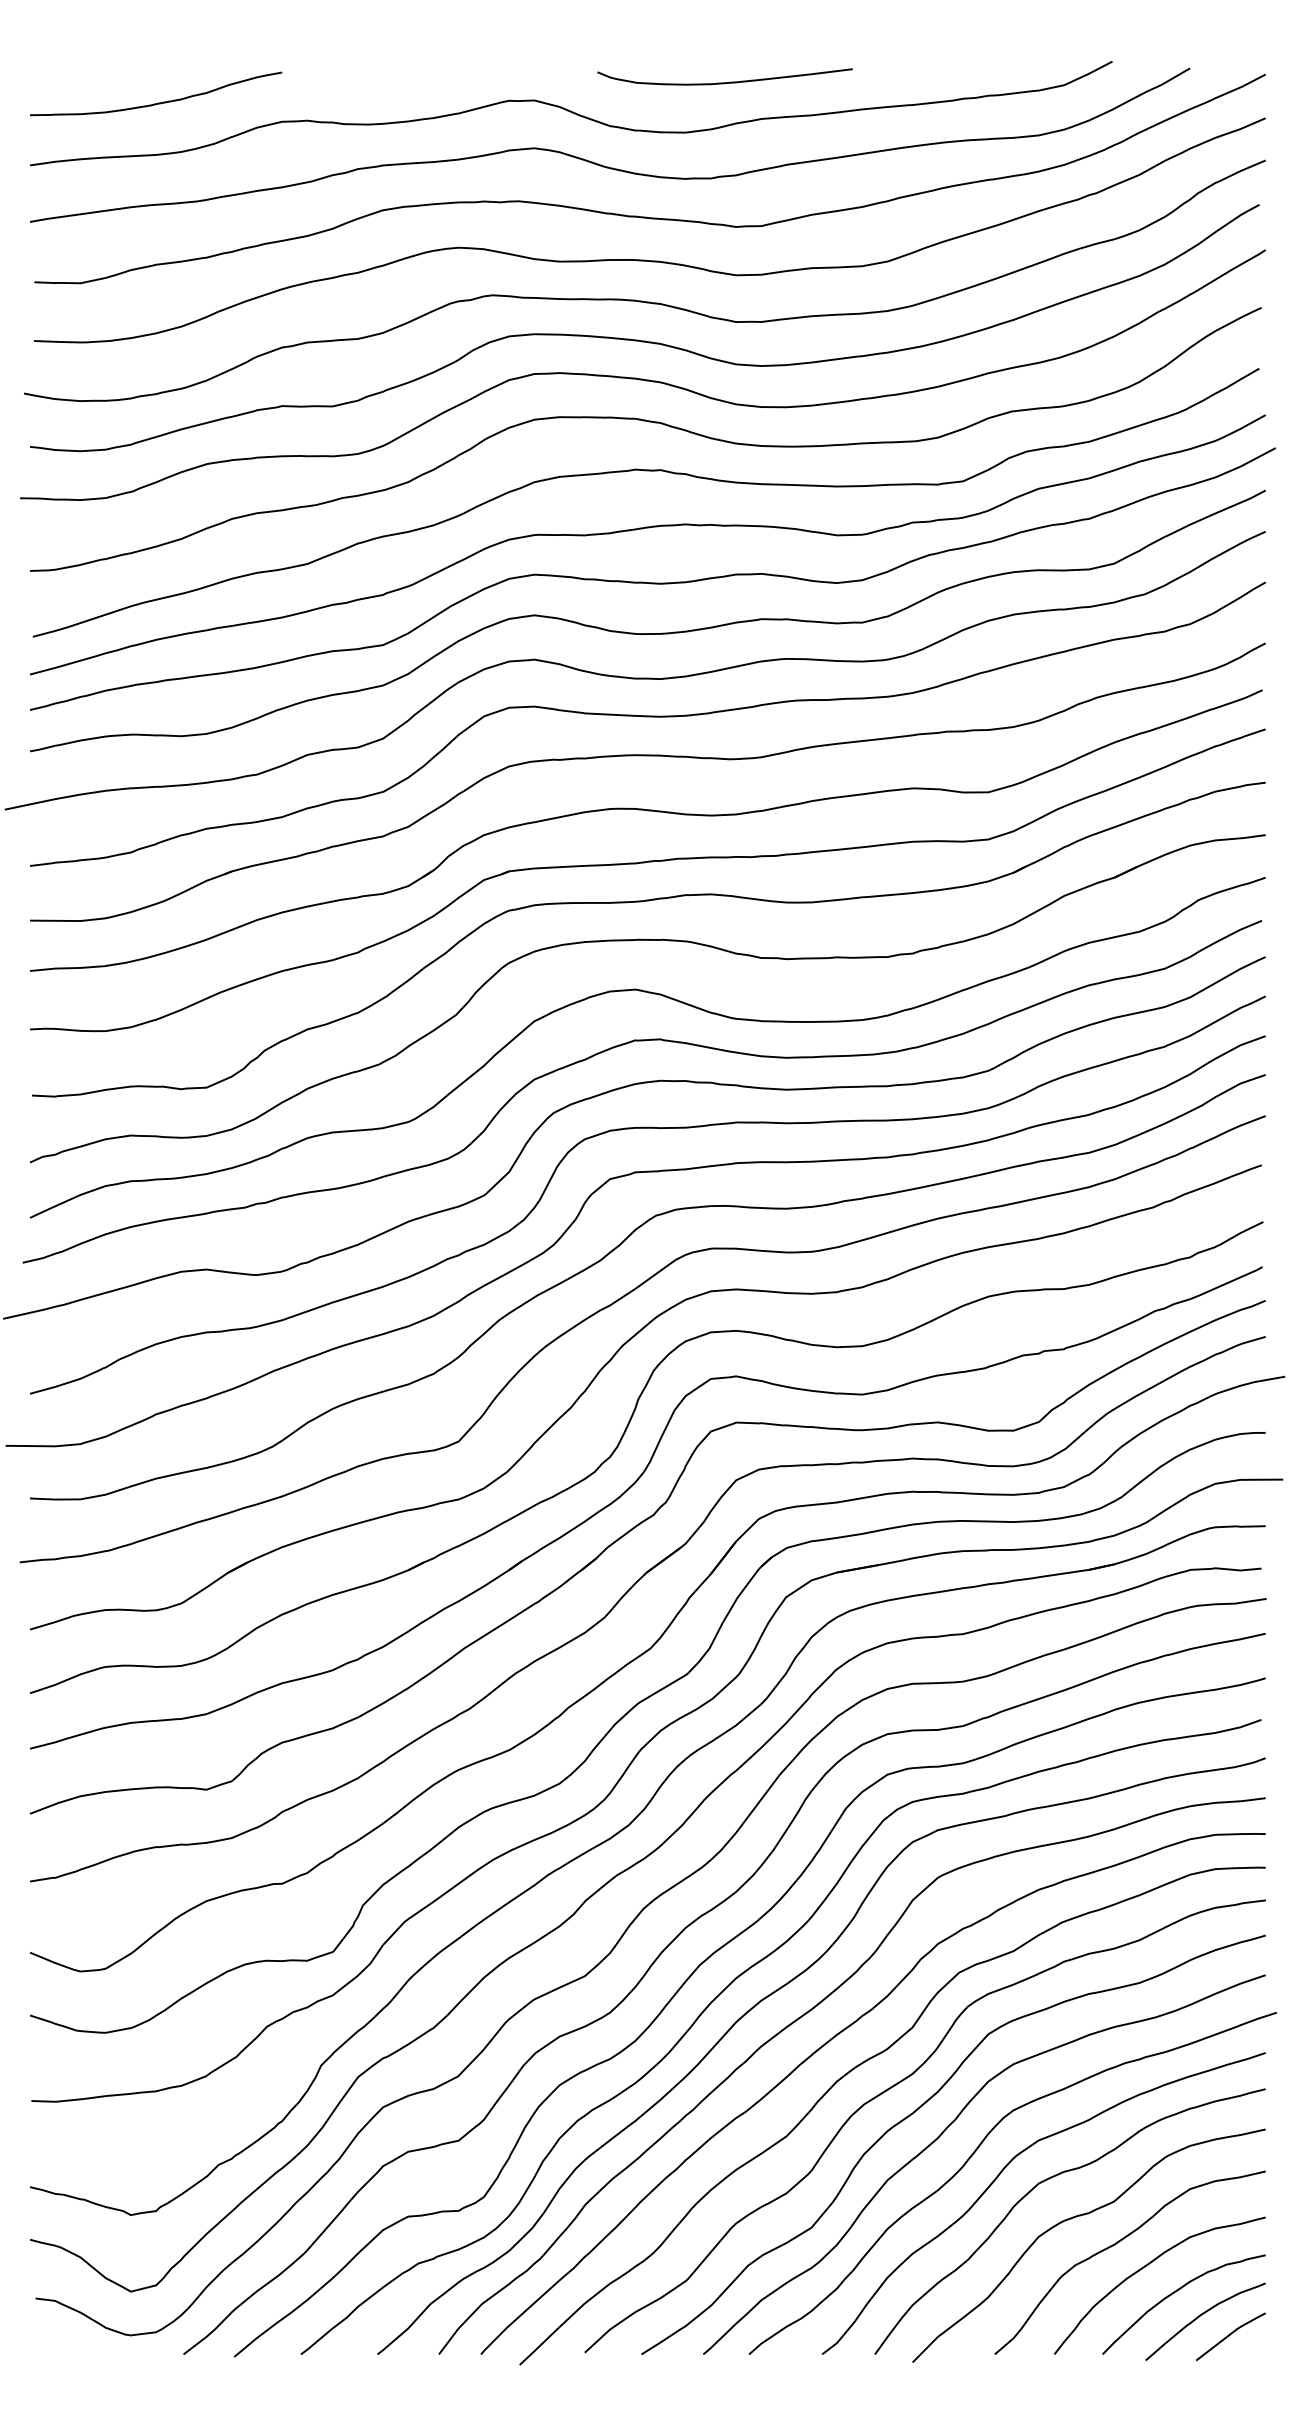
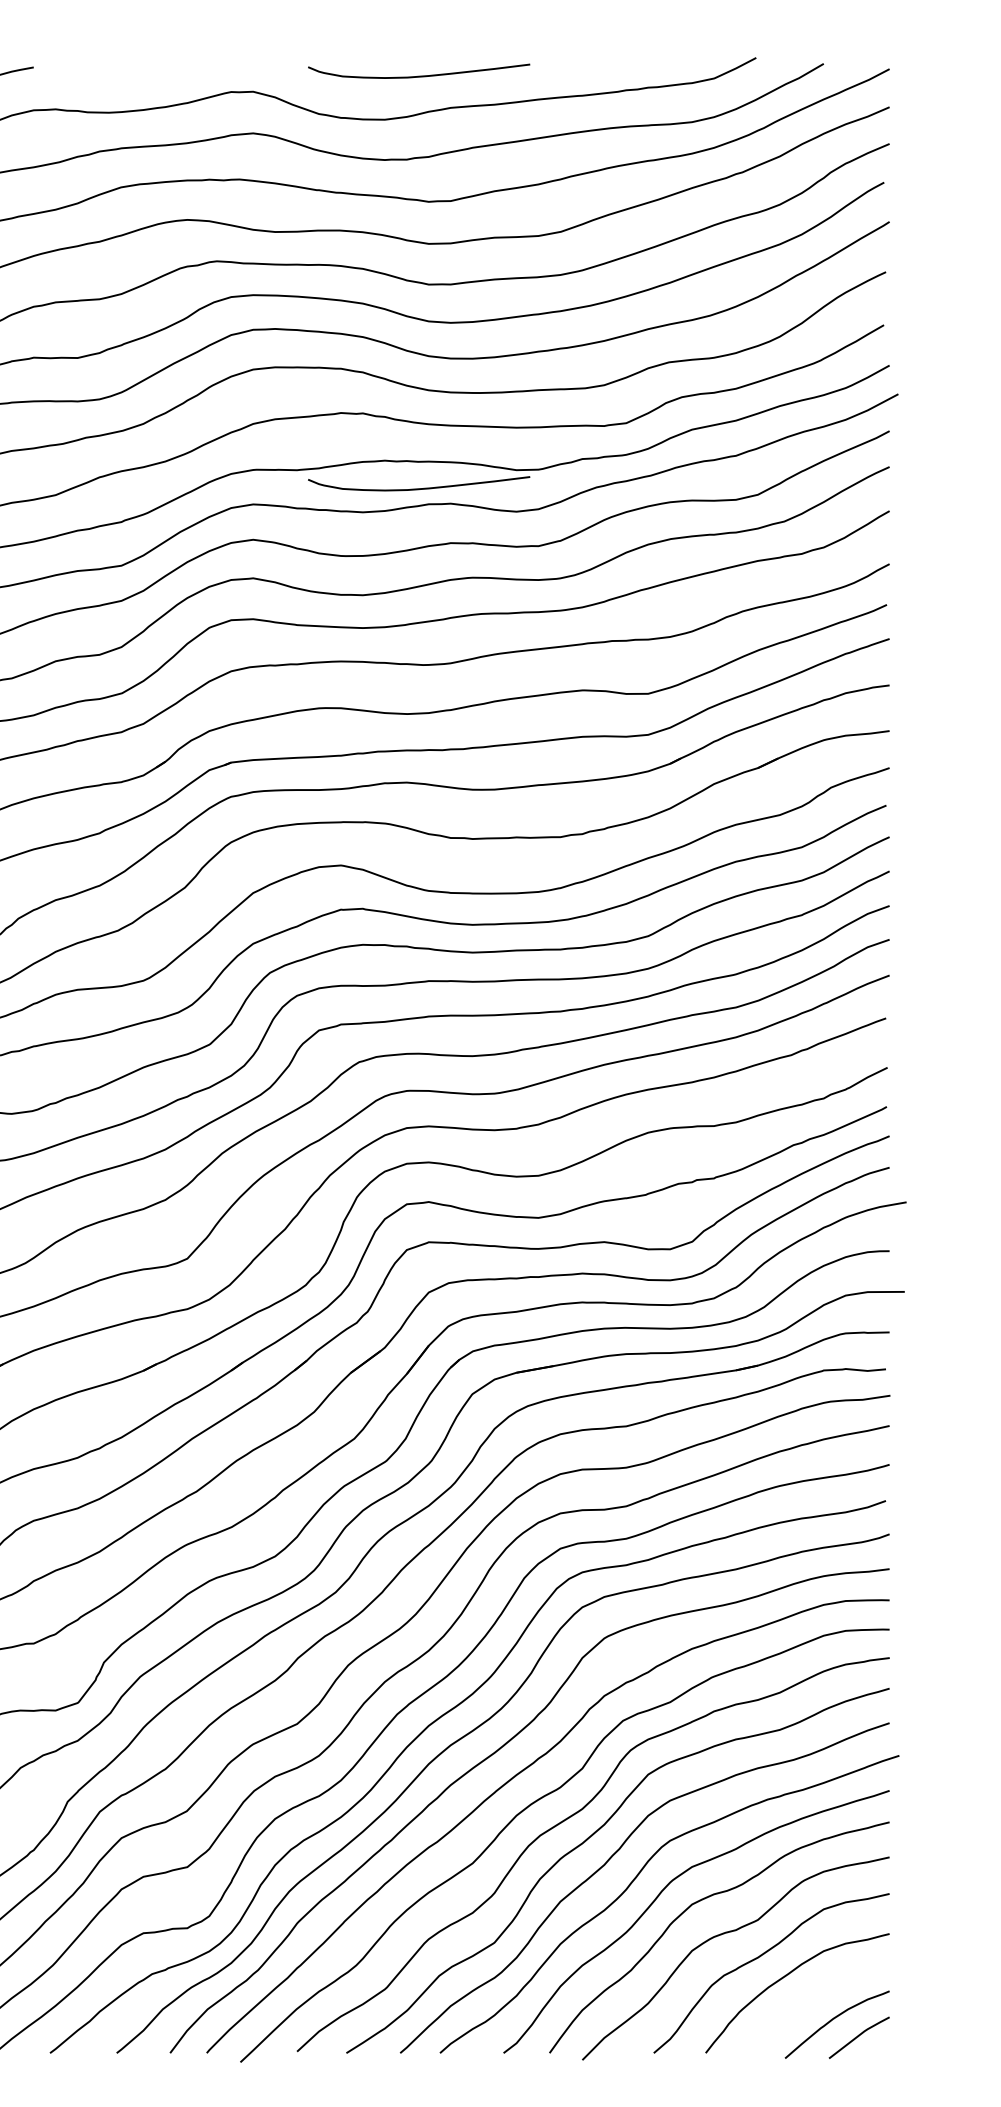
curve: (724, 556) -> (418, 488), added
curve: (1174, 2293) -> (810, 2000), removed

